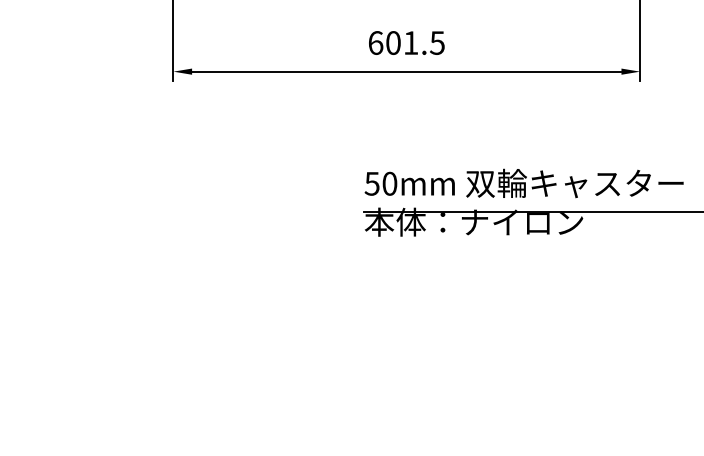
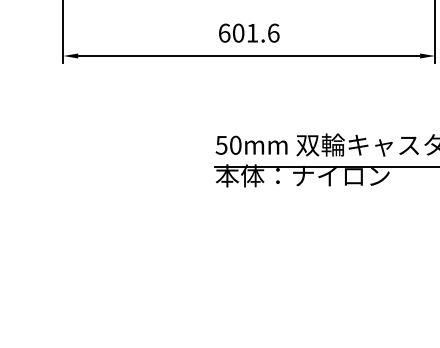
text: (437, 42) -> (273, 32), 601.5 -> 601.6

